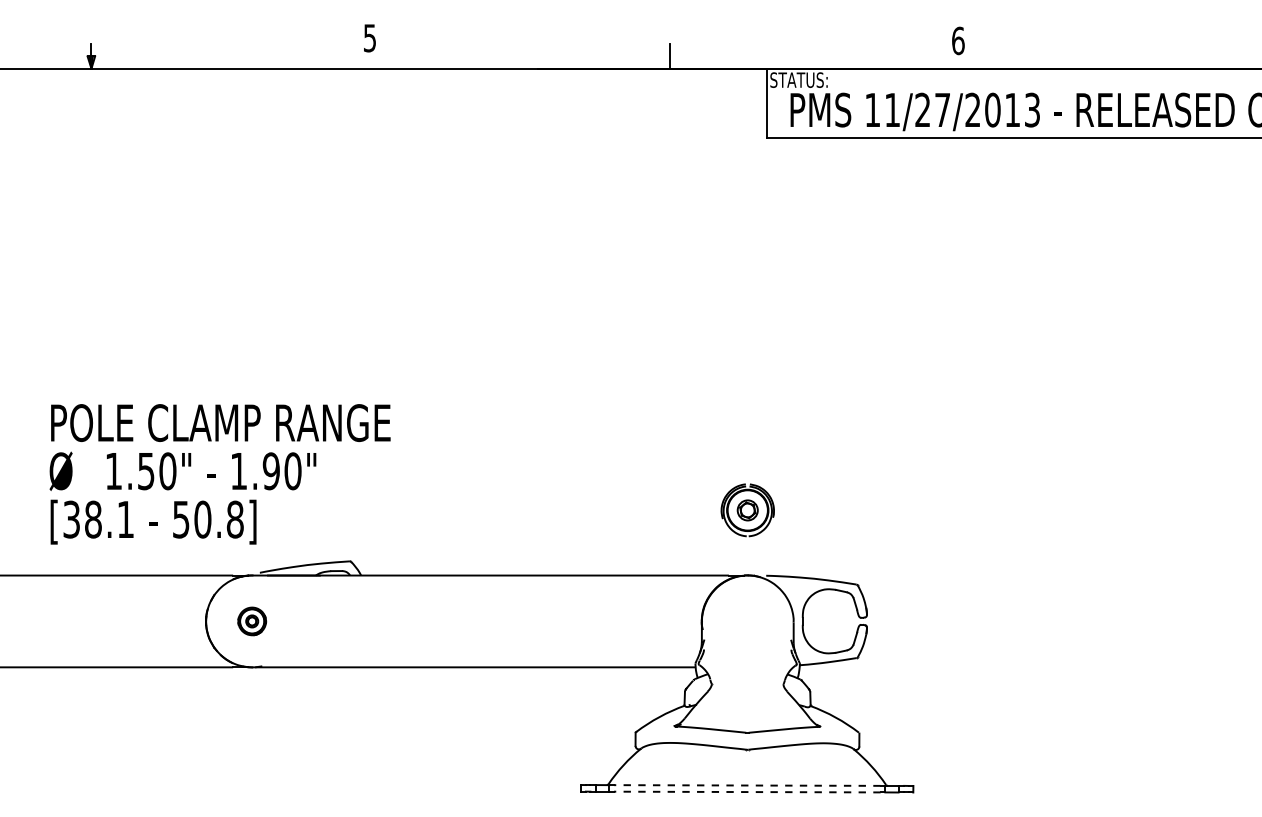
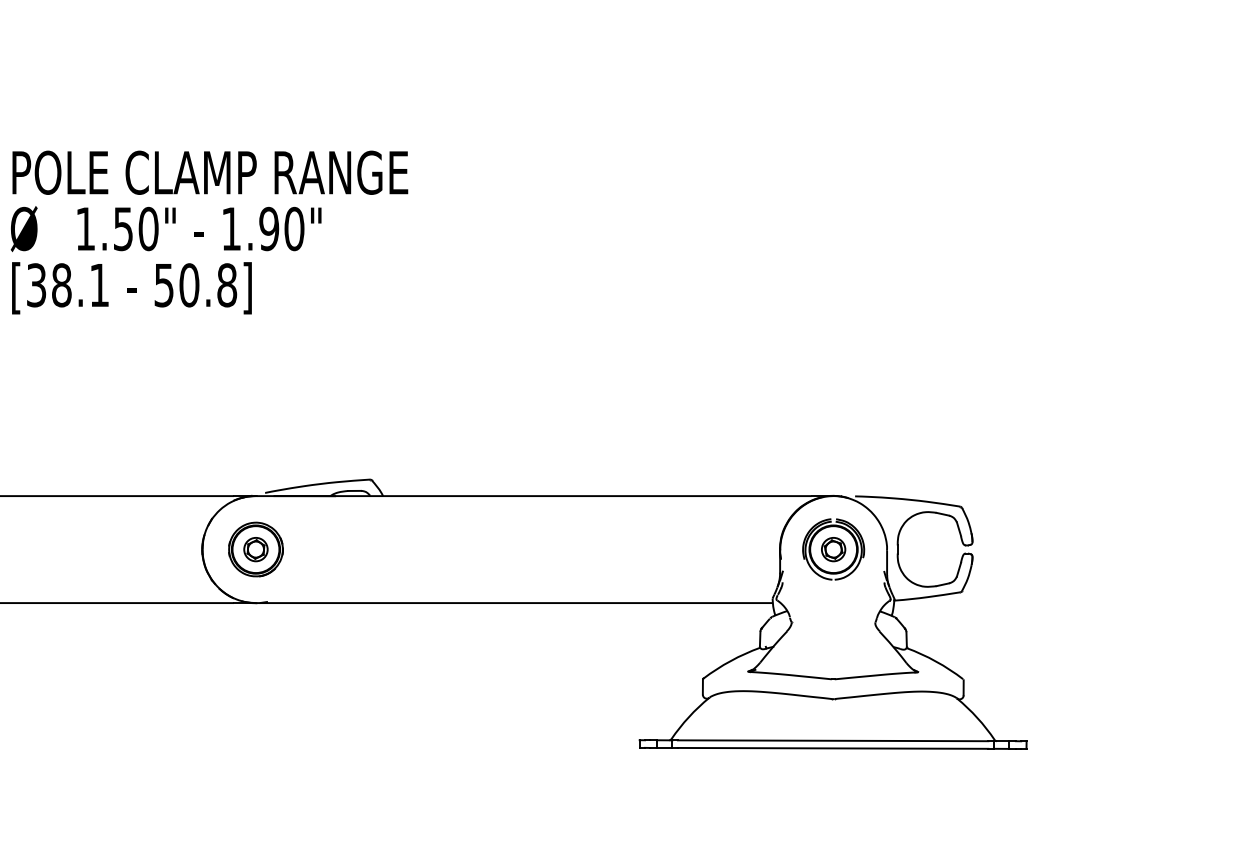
text: (219, 474) -> (208, 232), moved
part: (747, 510) -> (833, 549), moved
part: (252, 621) -> (256, 549), size x1.67
line: (746, 785) -> (832, 740), dashed -> solid
line: (746, 792) -> (832, 748), dashed -> solid

